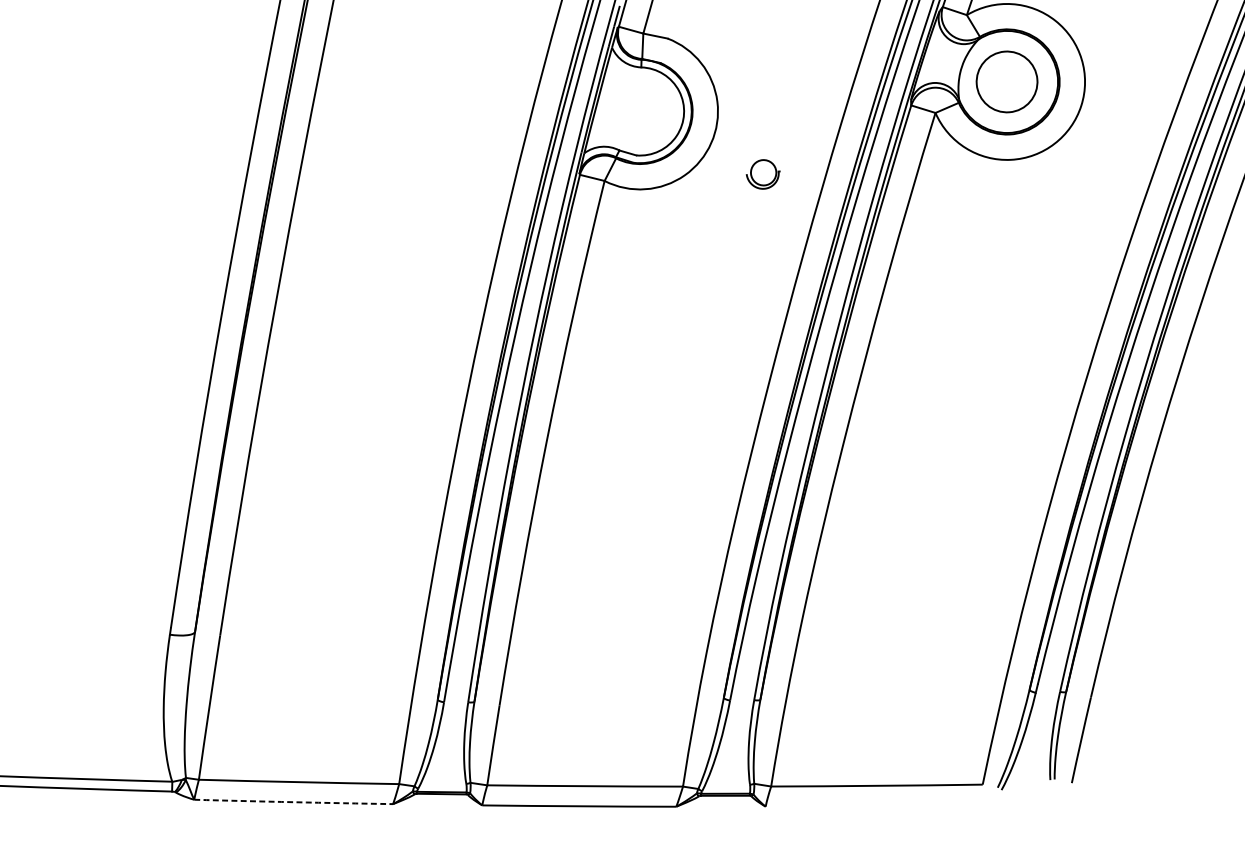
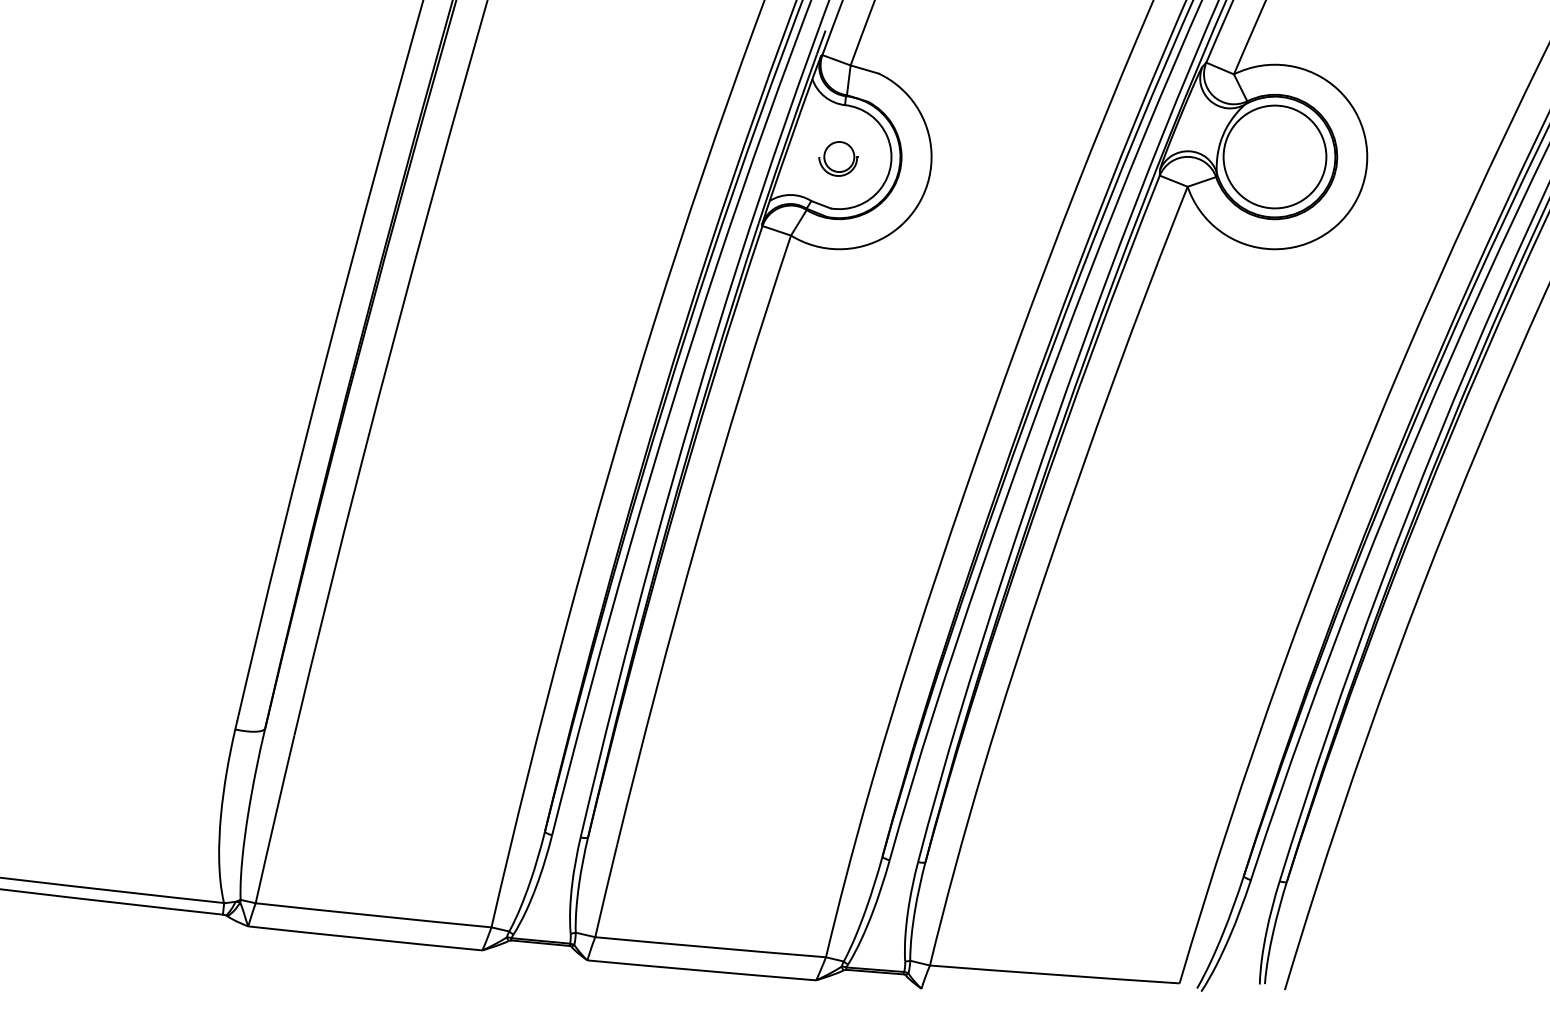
circle: (1006, 81) -> (1274, 156), size x1.43
part: (763, 174) -> (838, 158), moved
arc: (293, 802) -> (365, 938), dashed -> solid

